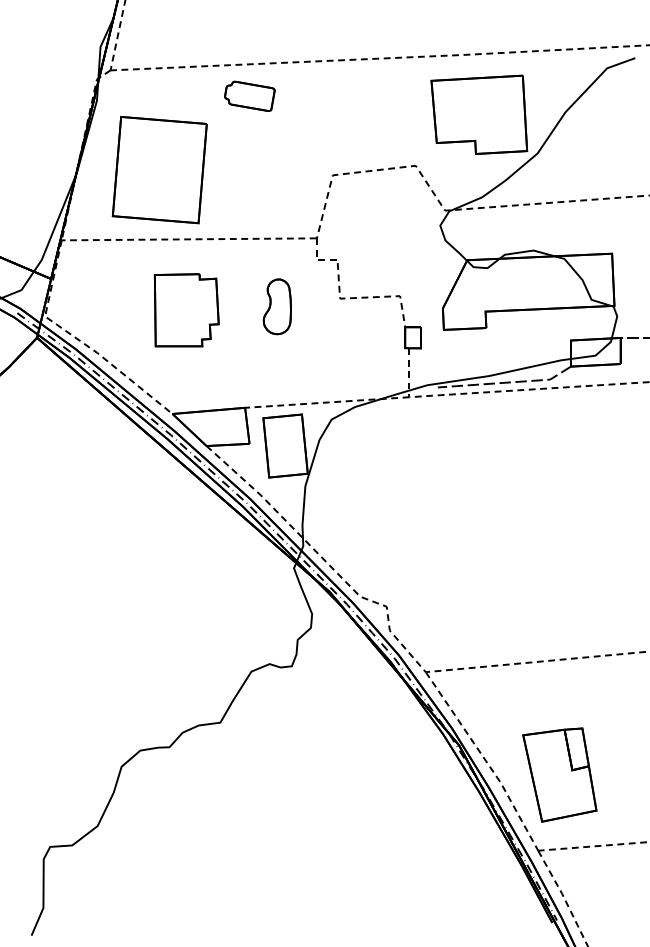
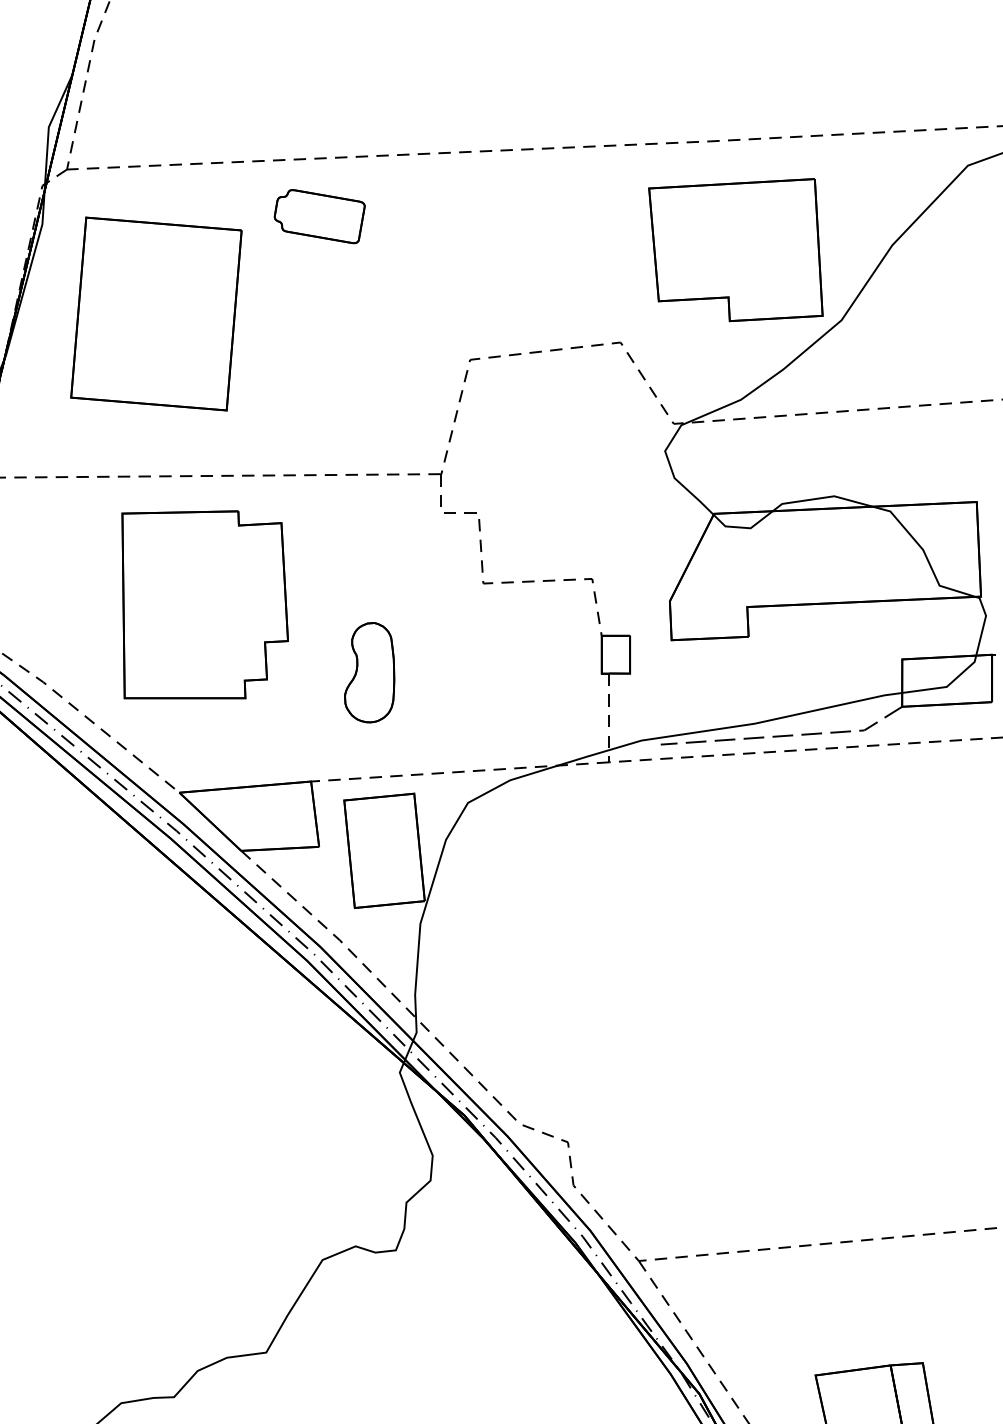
part: (159, 170) -> (155, 314), moved
part: (276, 306) -> (368, 672), moved
part: (186, 309) -> (204, 603), size x1.43

